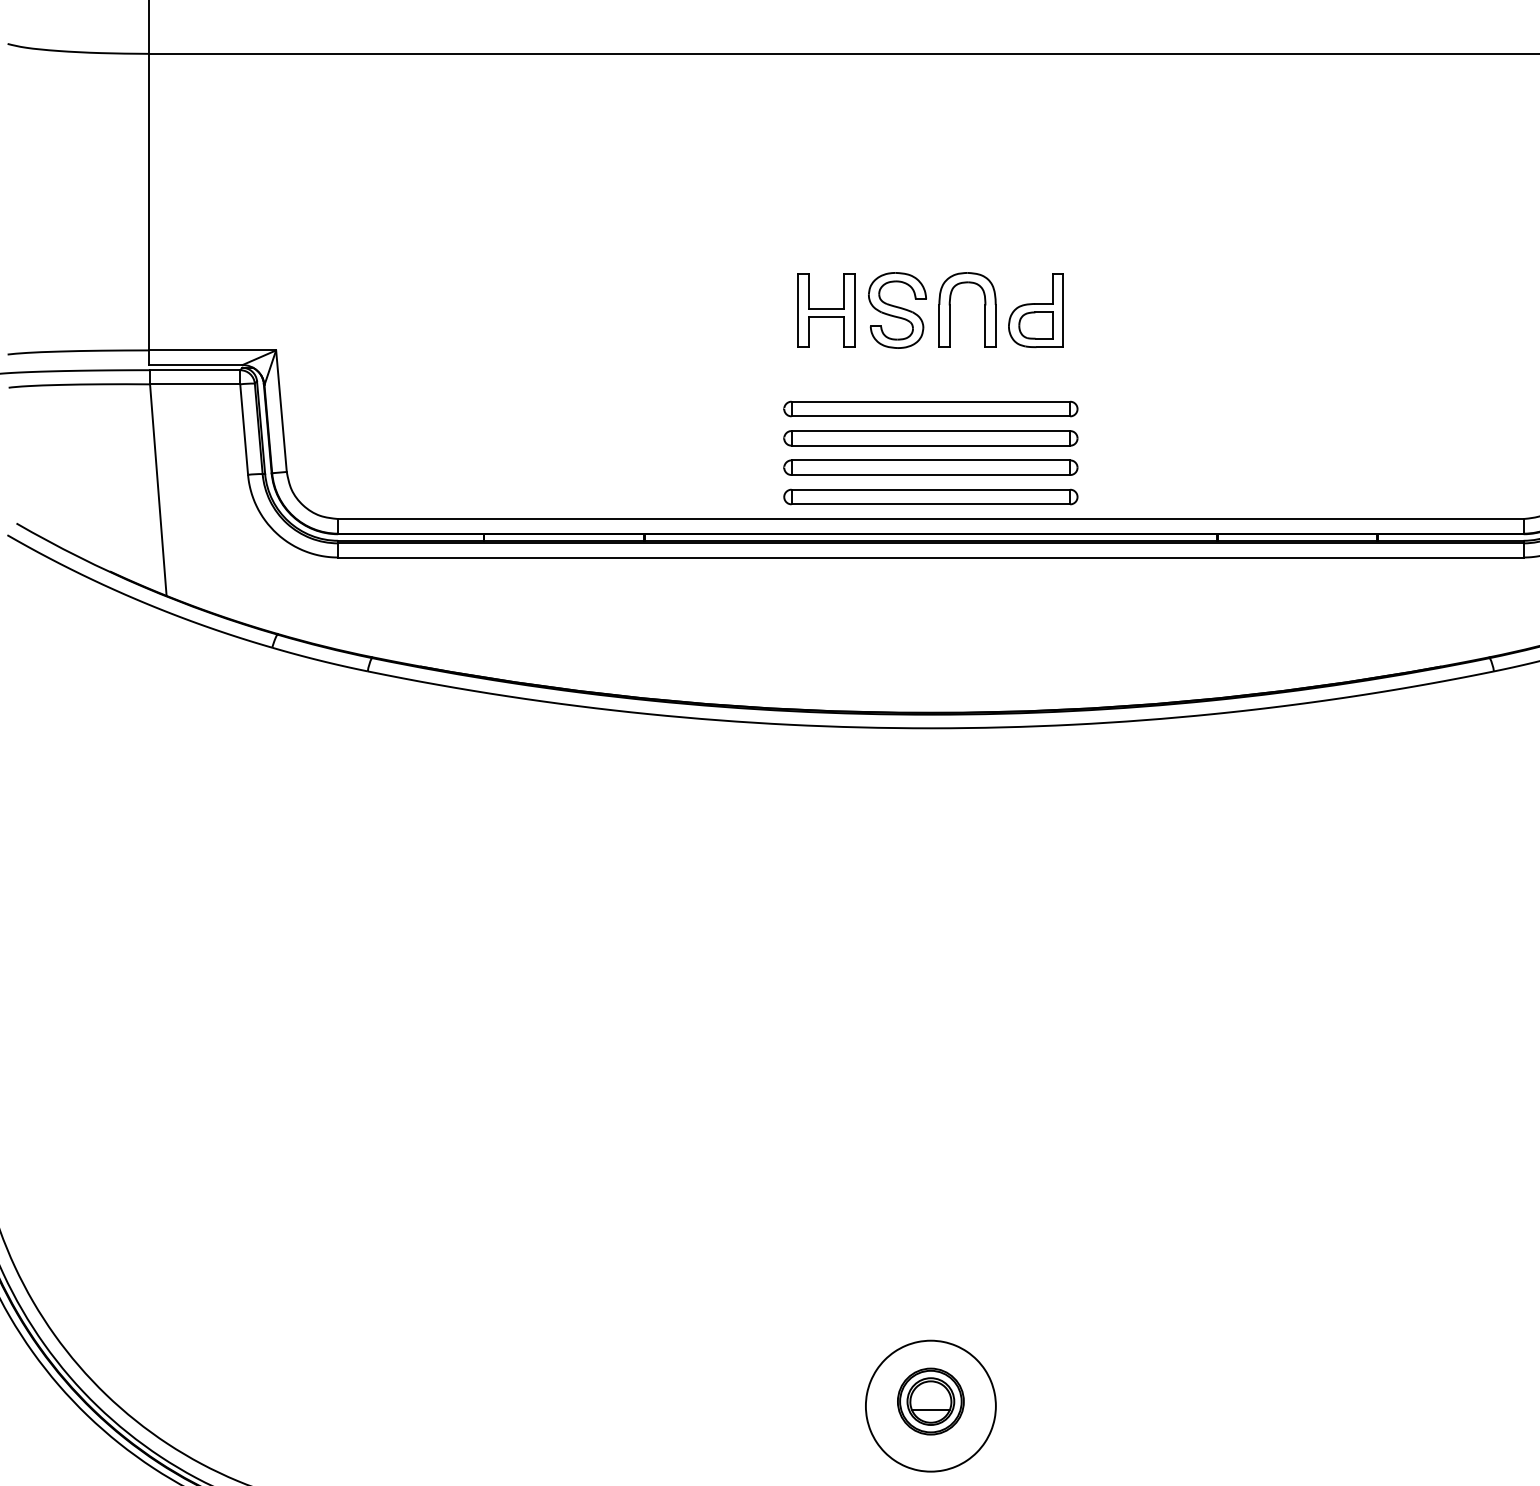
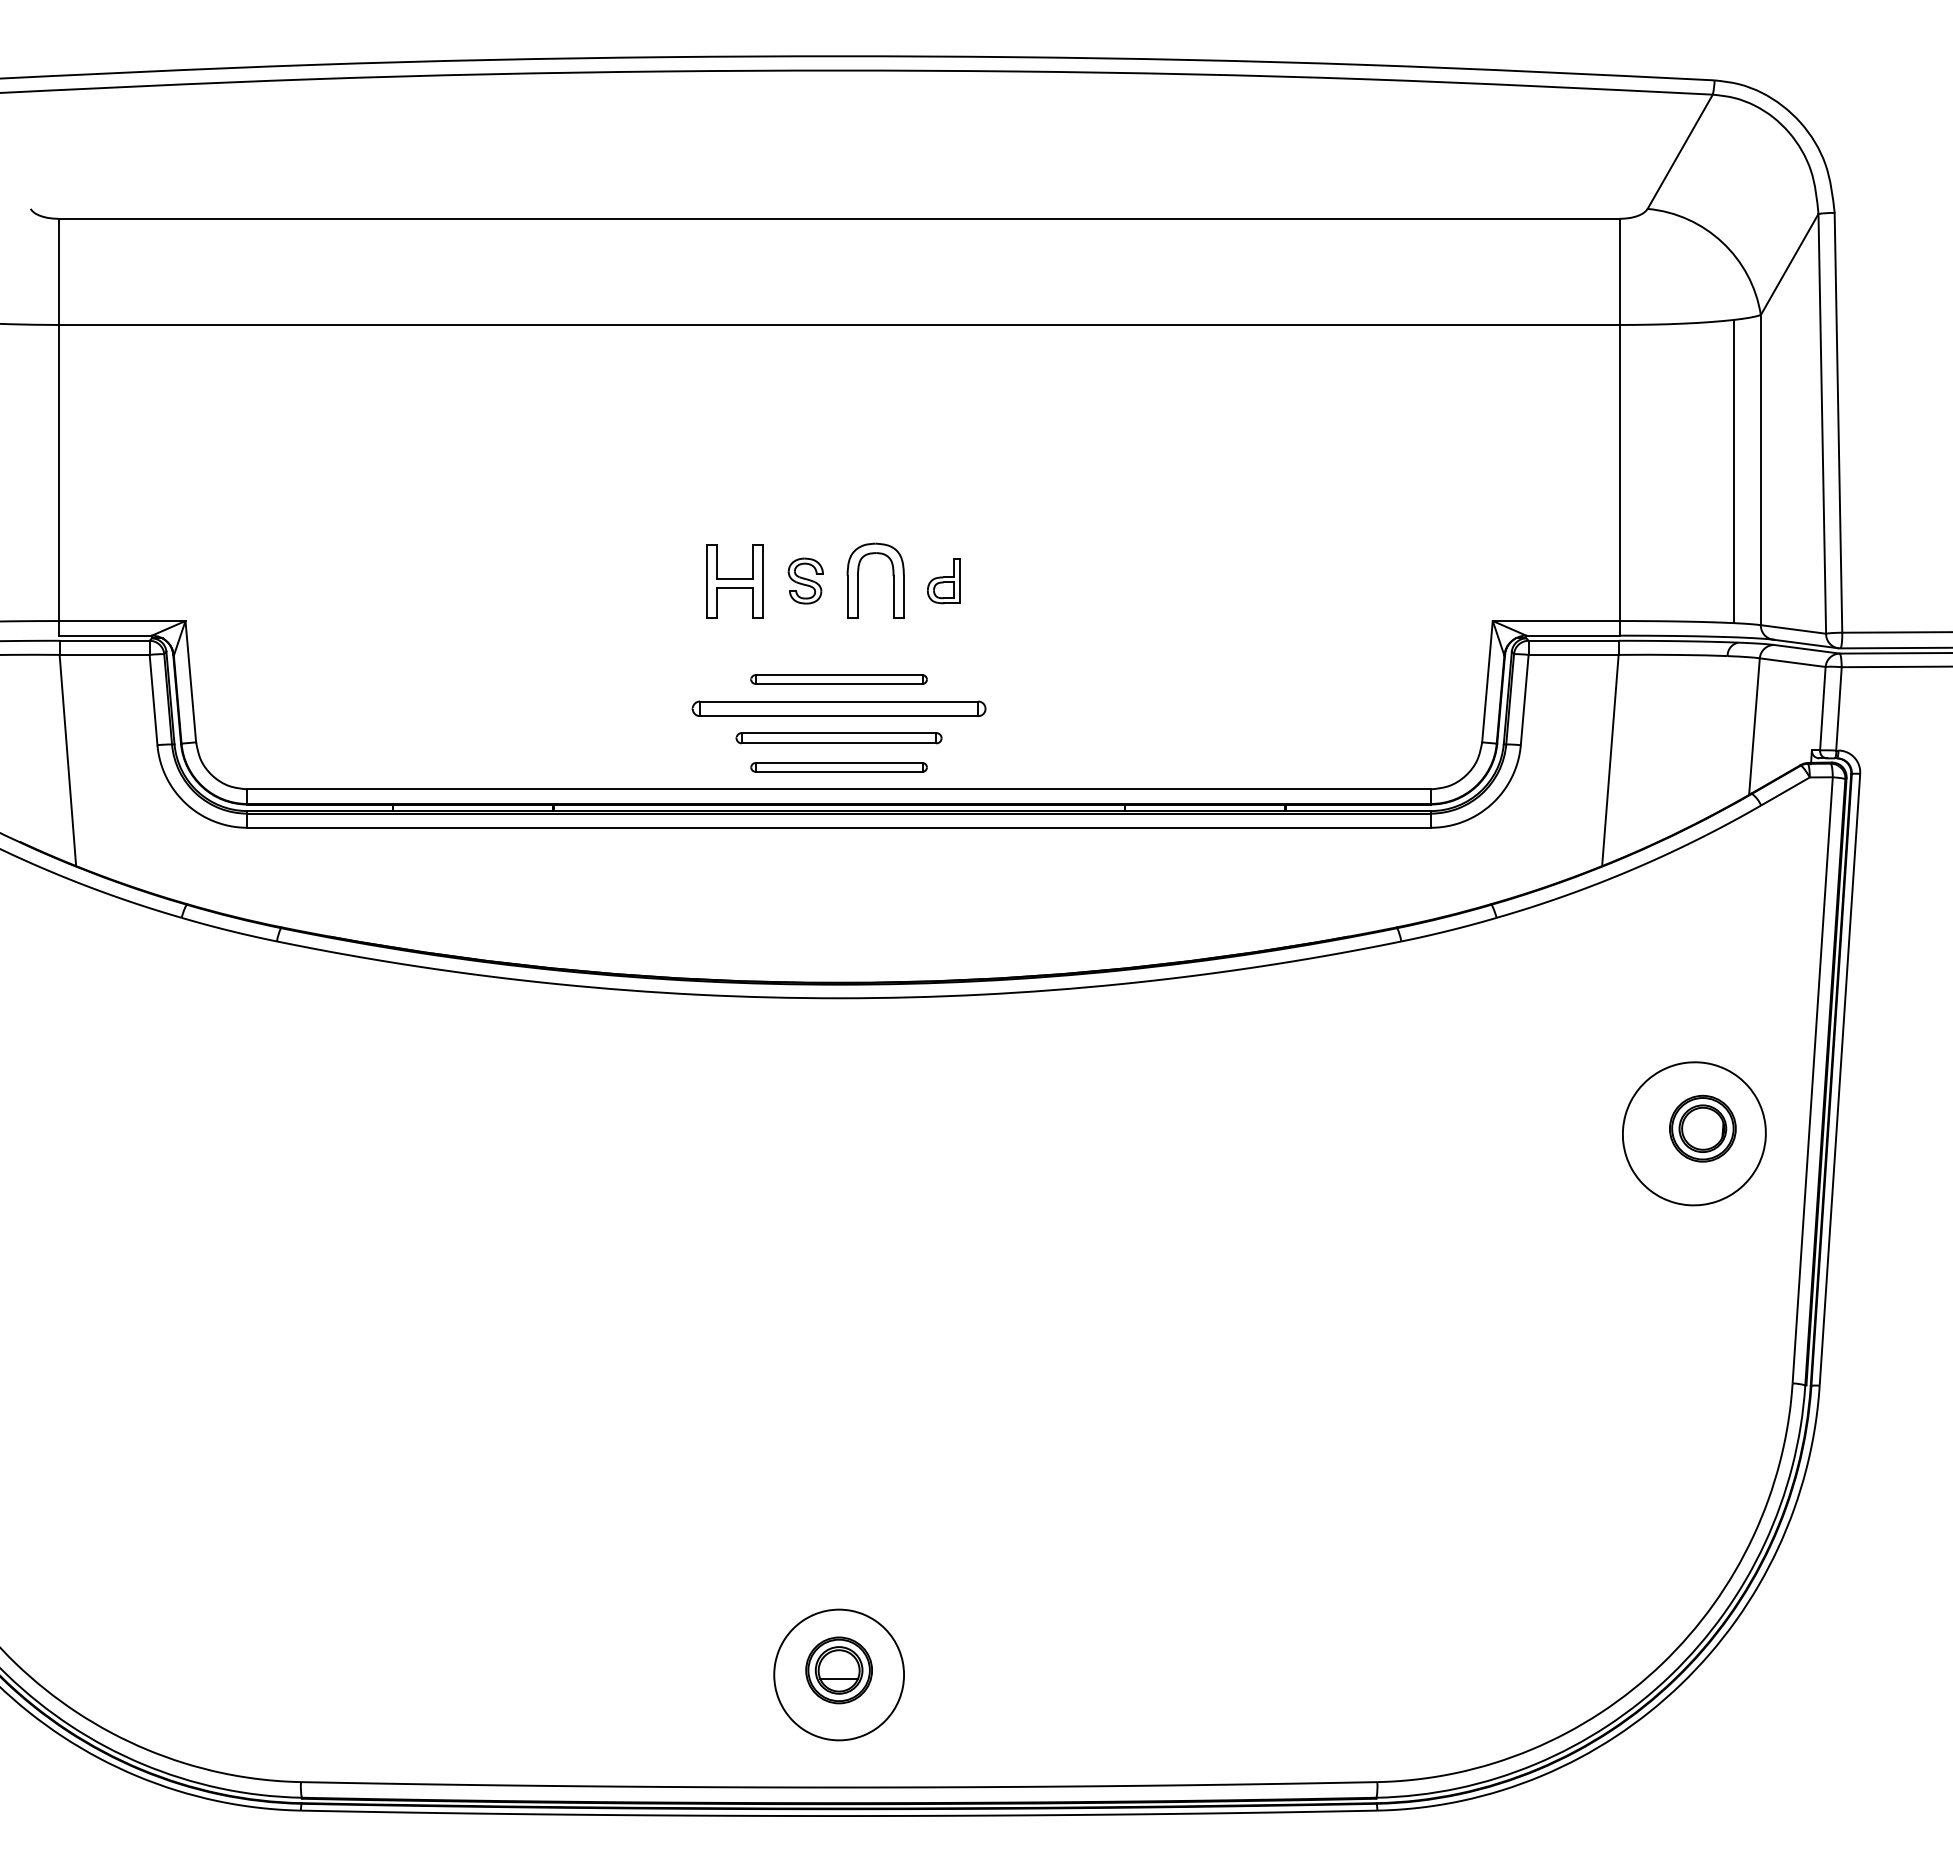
part: (897, 309) -> (805, 580), size x0.6
part: (1035, 310) -> (943, 581), size x0.6
part: (930, 408) -> (838, 679), size x0.6
part: (930, 468) -> (838, 738), size x0.7
part: (930, 497) -> (838, 767), size x0.6

